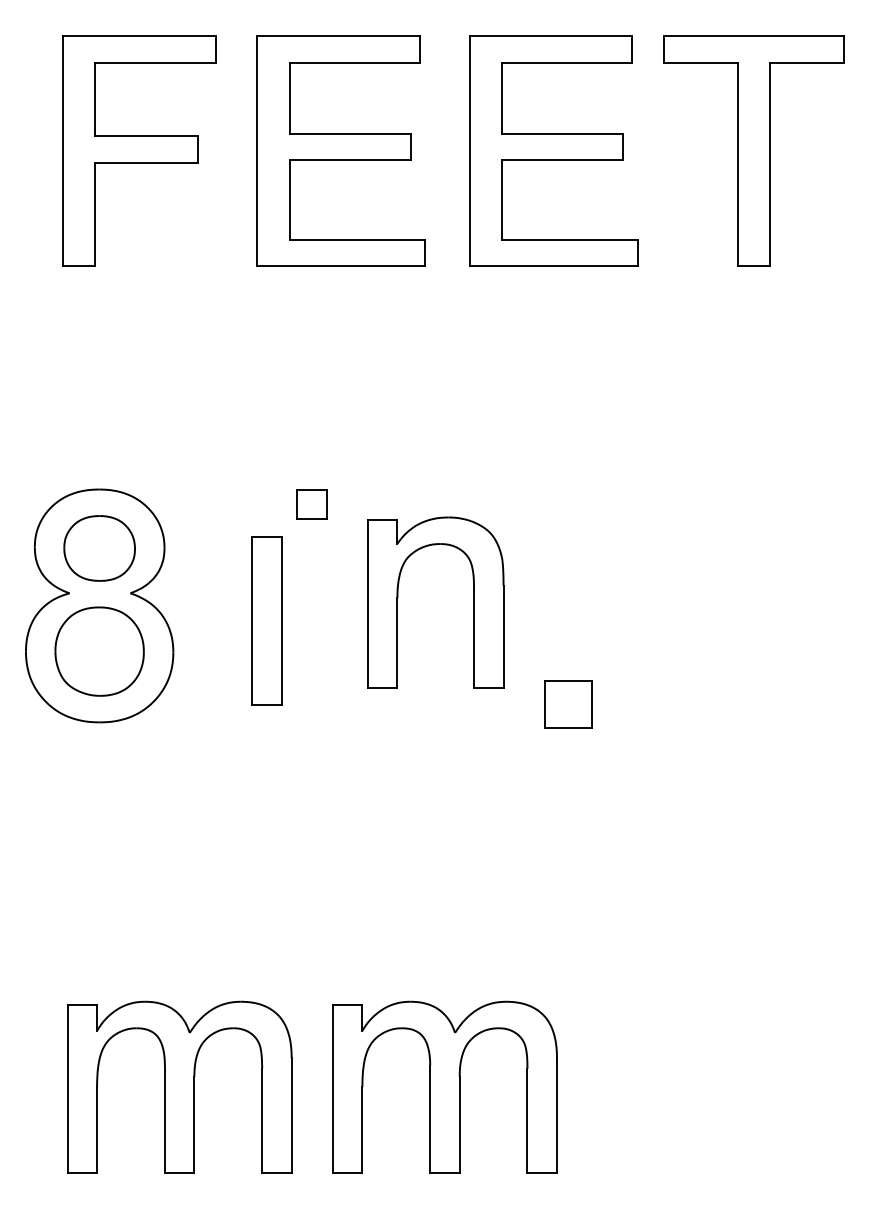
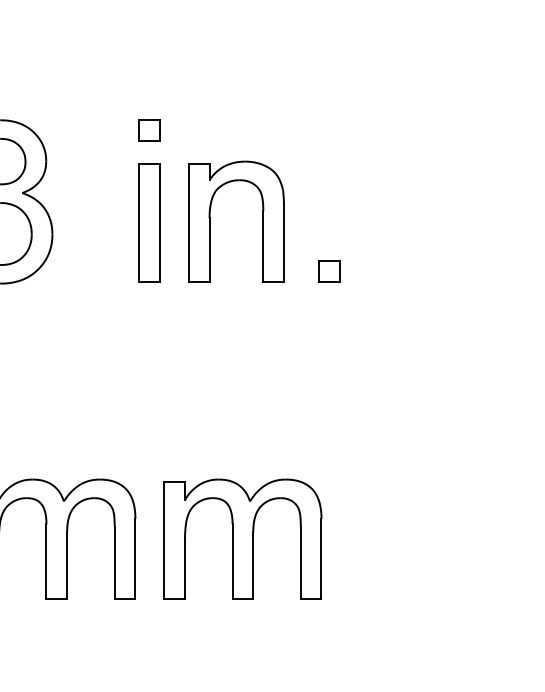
part: (398, 598) -> (210, 218), moved
part: (266, 620) -> (149, 221), moved
part: (568, 704) -> (329, 271), size x0.62

